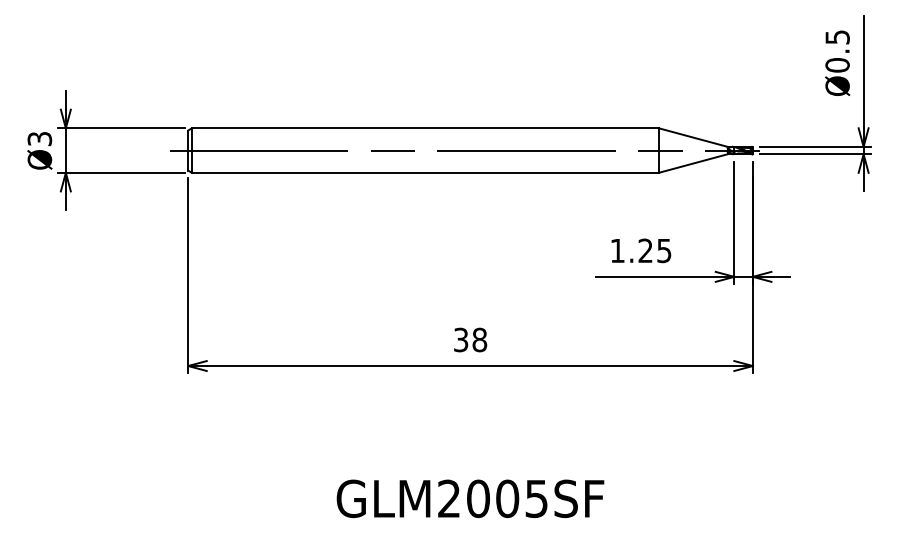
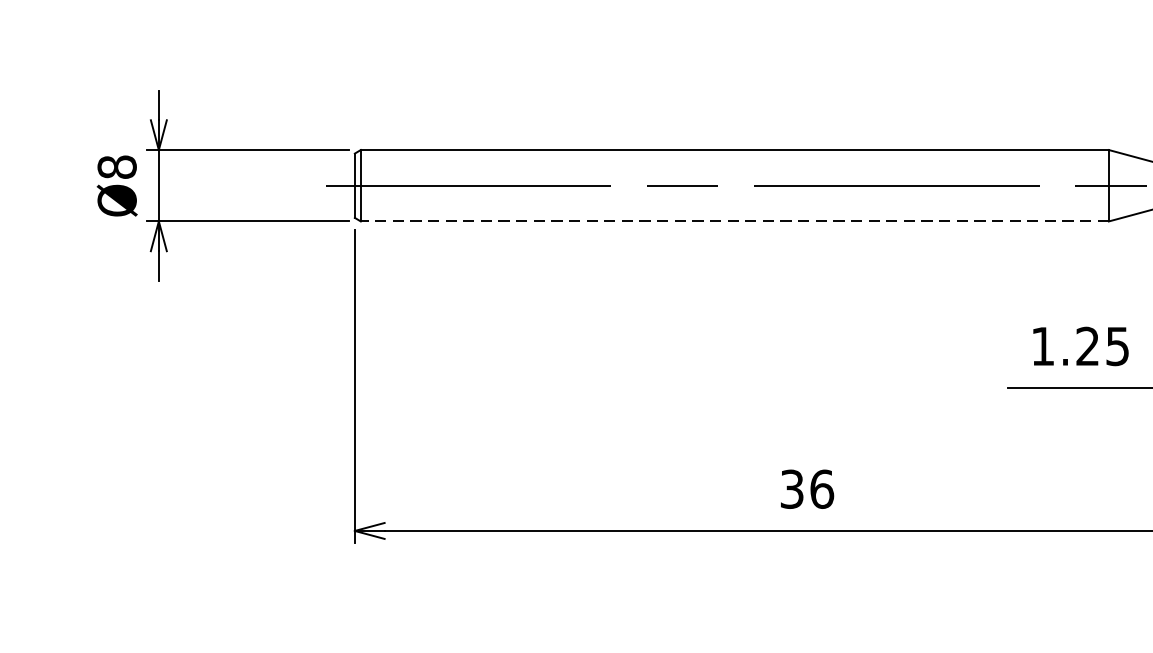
text: (39, 138) -> (116, 166), Ø3 -> Ø8
line: (424, 172) -> (733, 220), solid -> dashed
text: (479, 339) -> (821, 488), 38 -> 36

